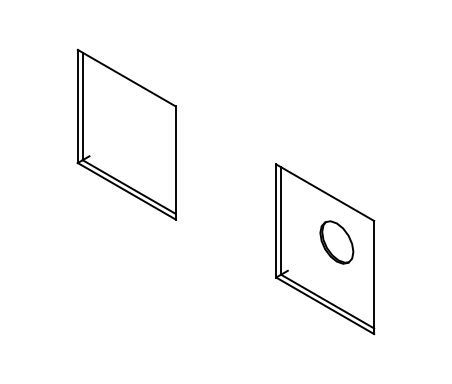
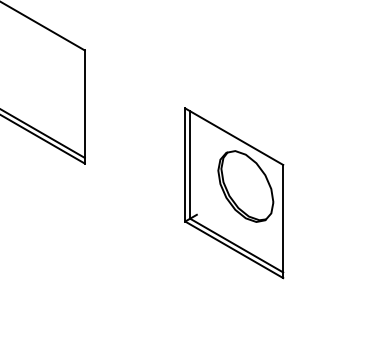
part: (336, 242) -> (245, 186), size x1.67

